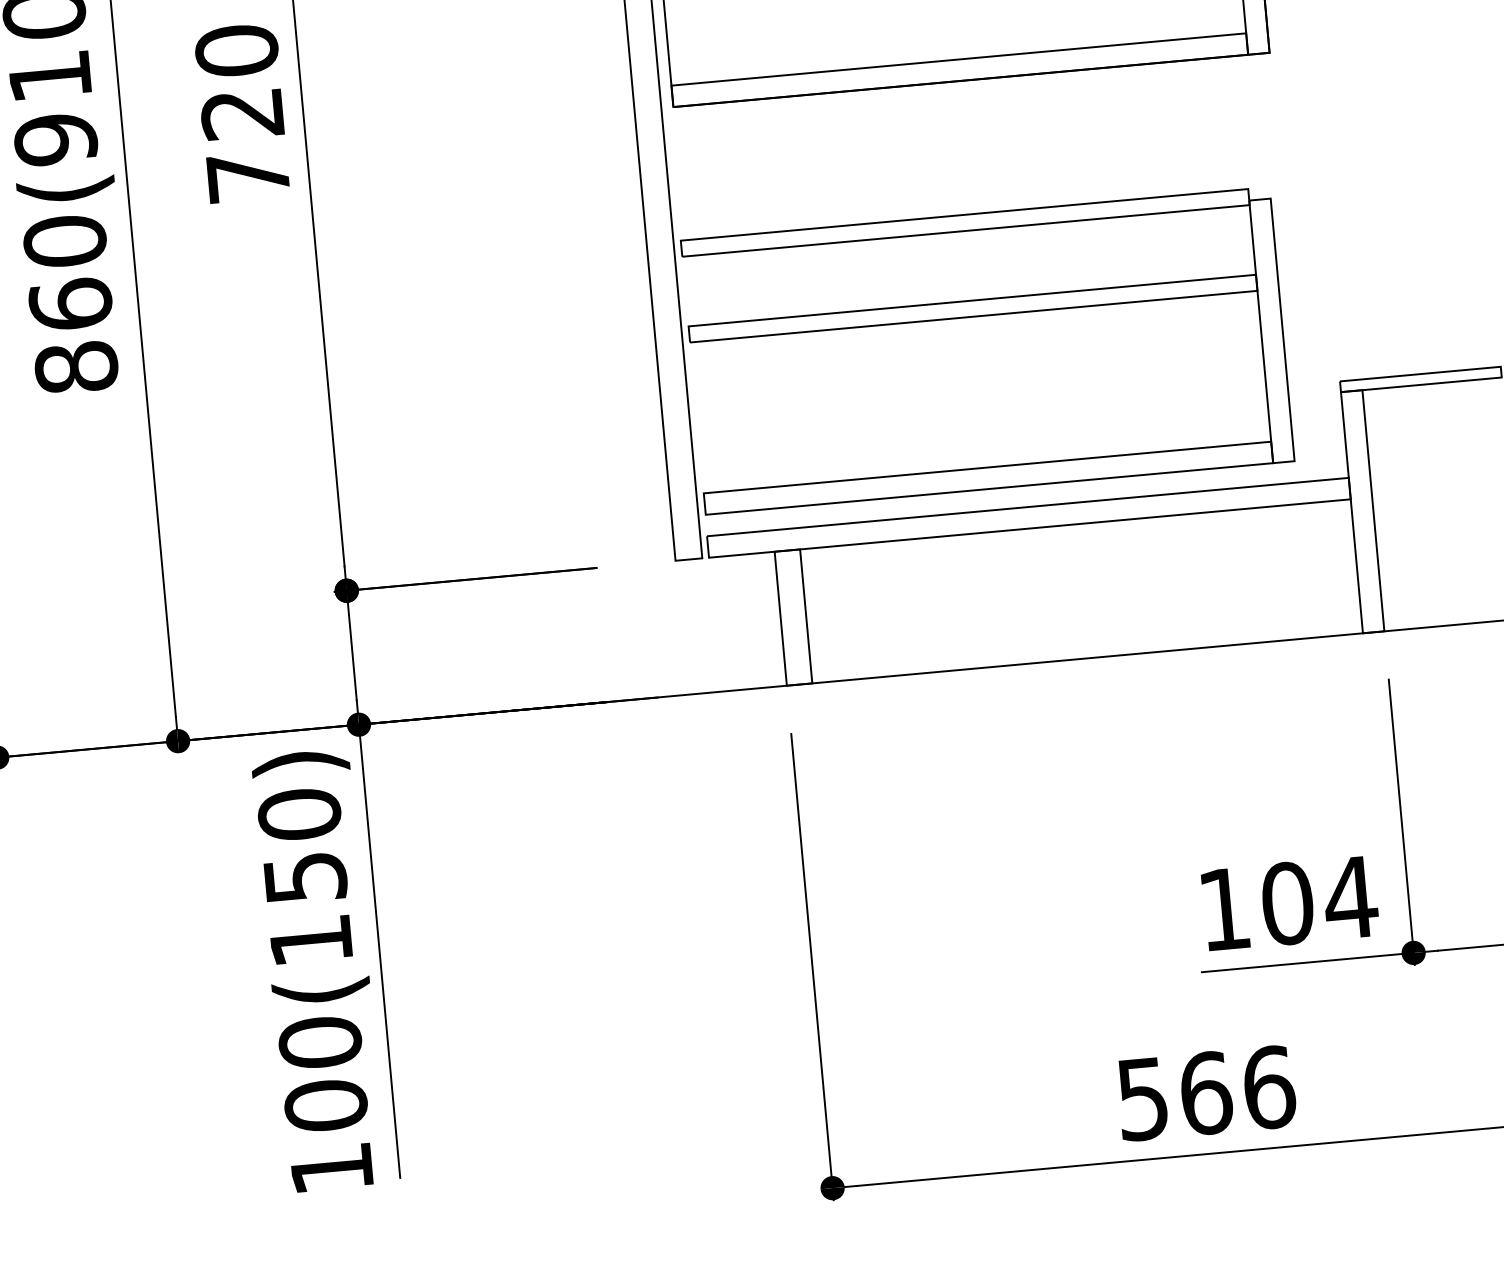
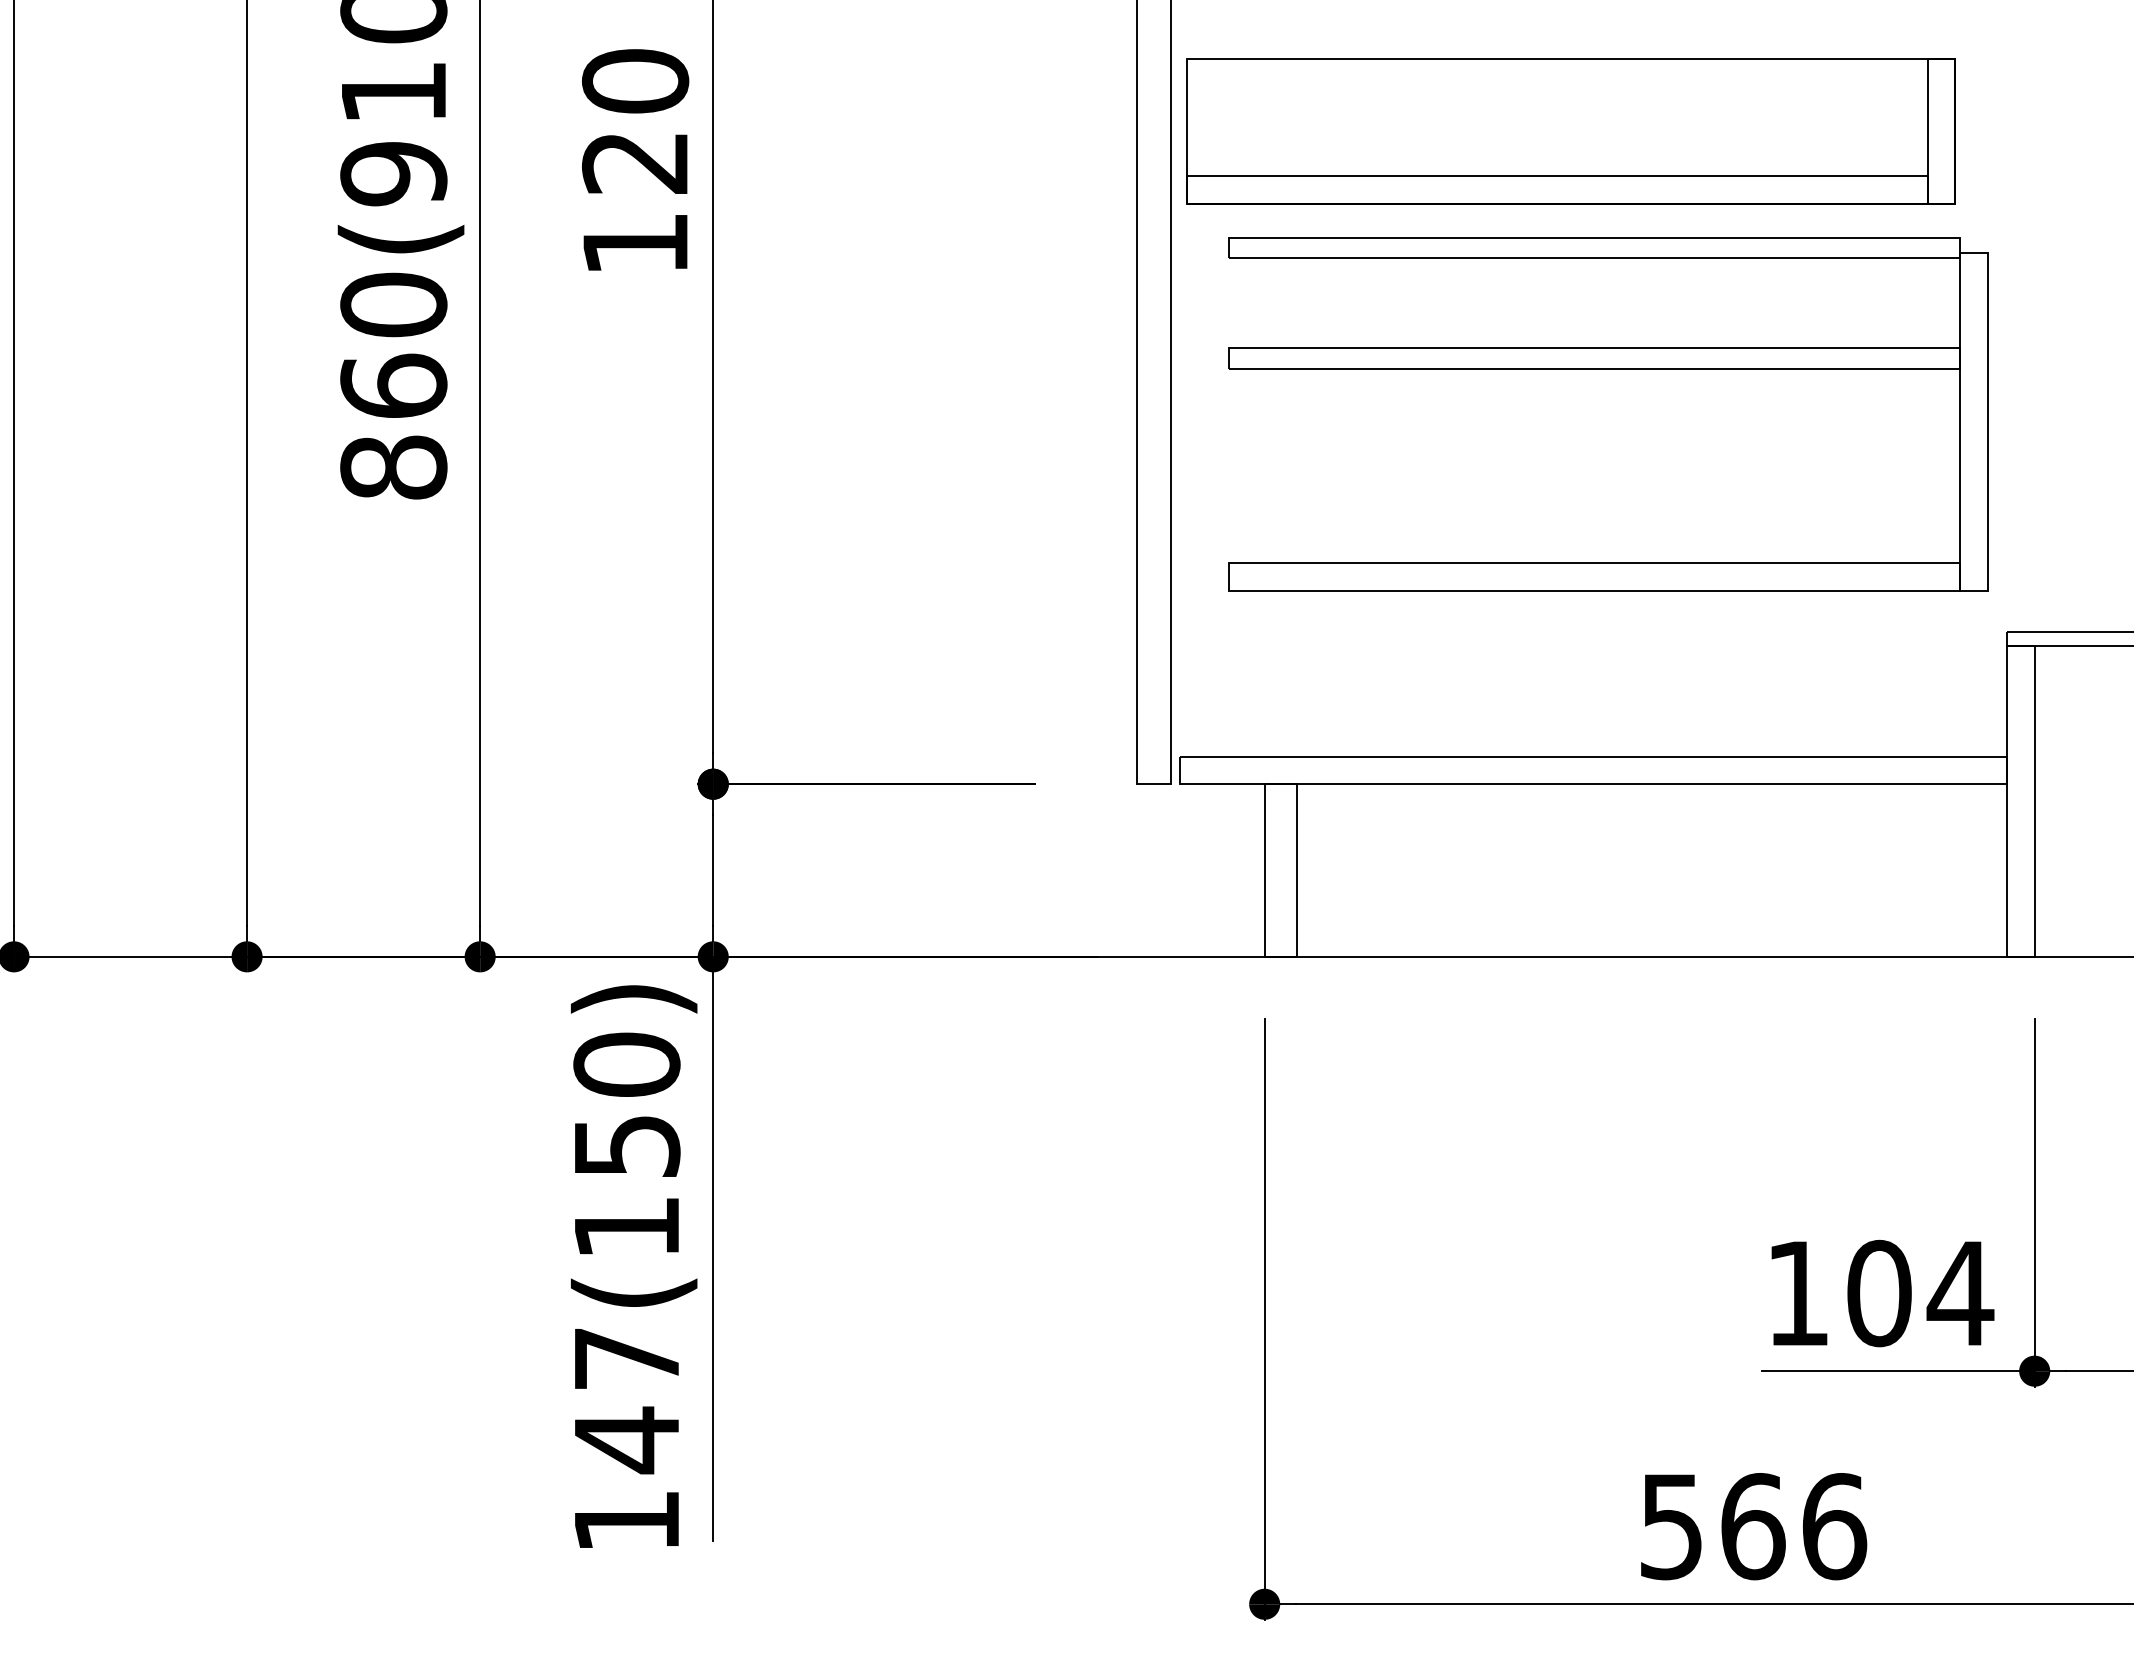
text: (248, 177) -> (635, 244), 720 -> 120
part: (984, 316) -> (1608, 369), moved
text: (323, 1075) -> (626, 1400), 100(150) -> 147(150)

